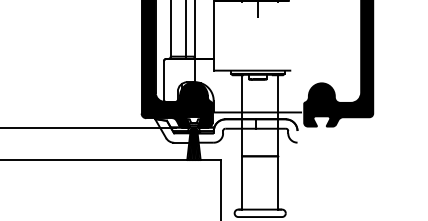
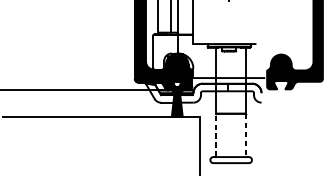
line: (242, 182) -> (216, 135), solid -> dashed
line: (278, 182) -> (246, 135), solid -> dashed

